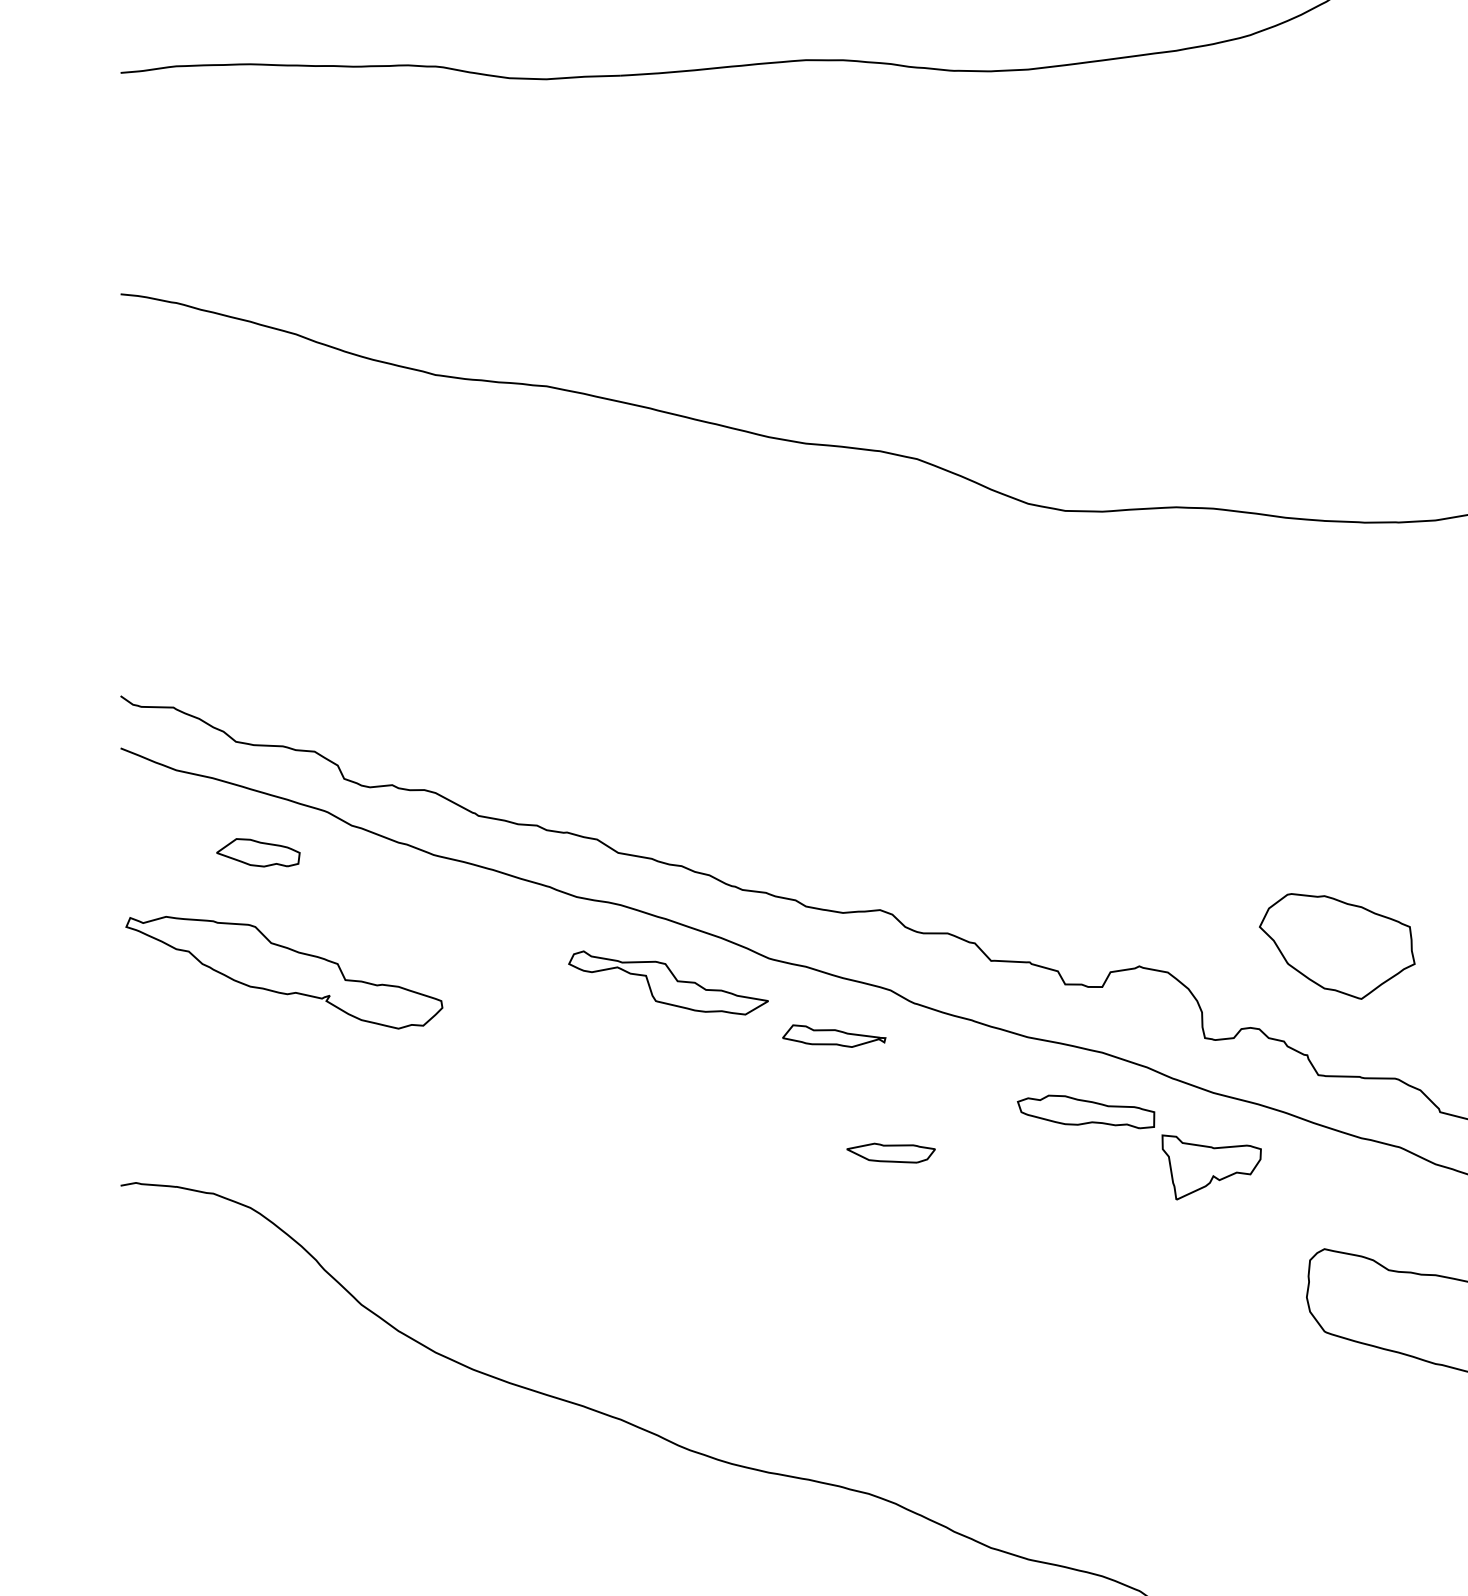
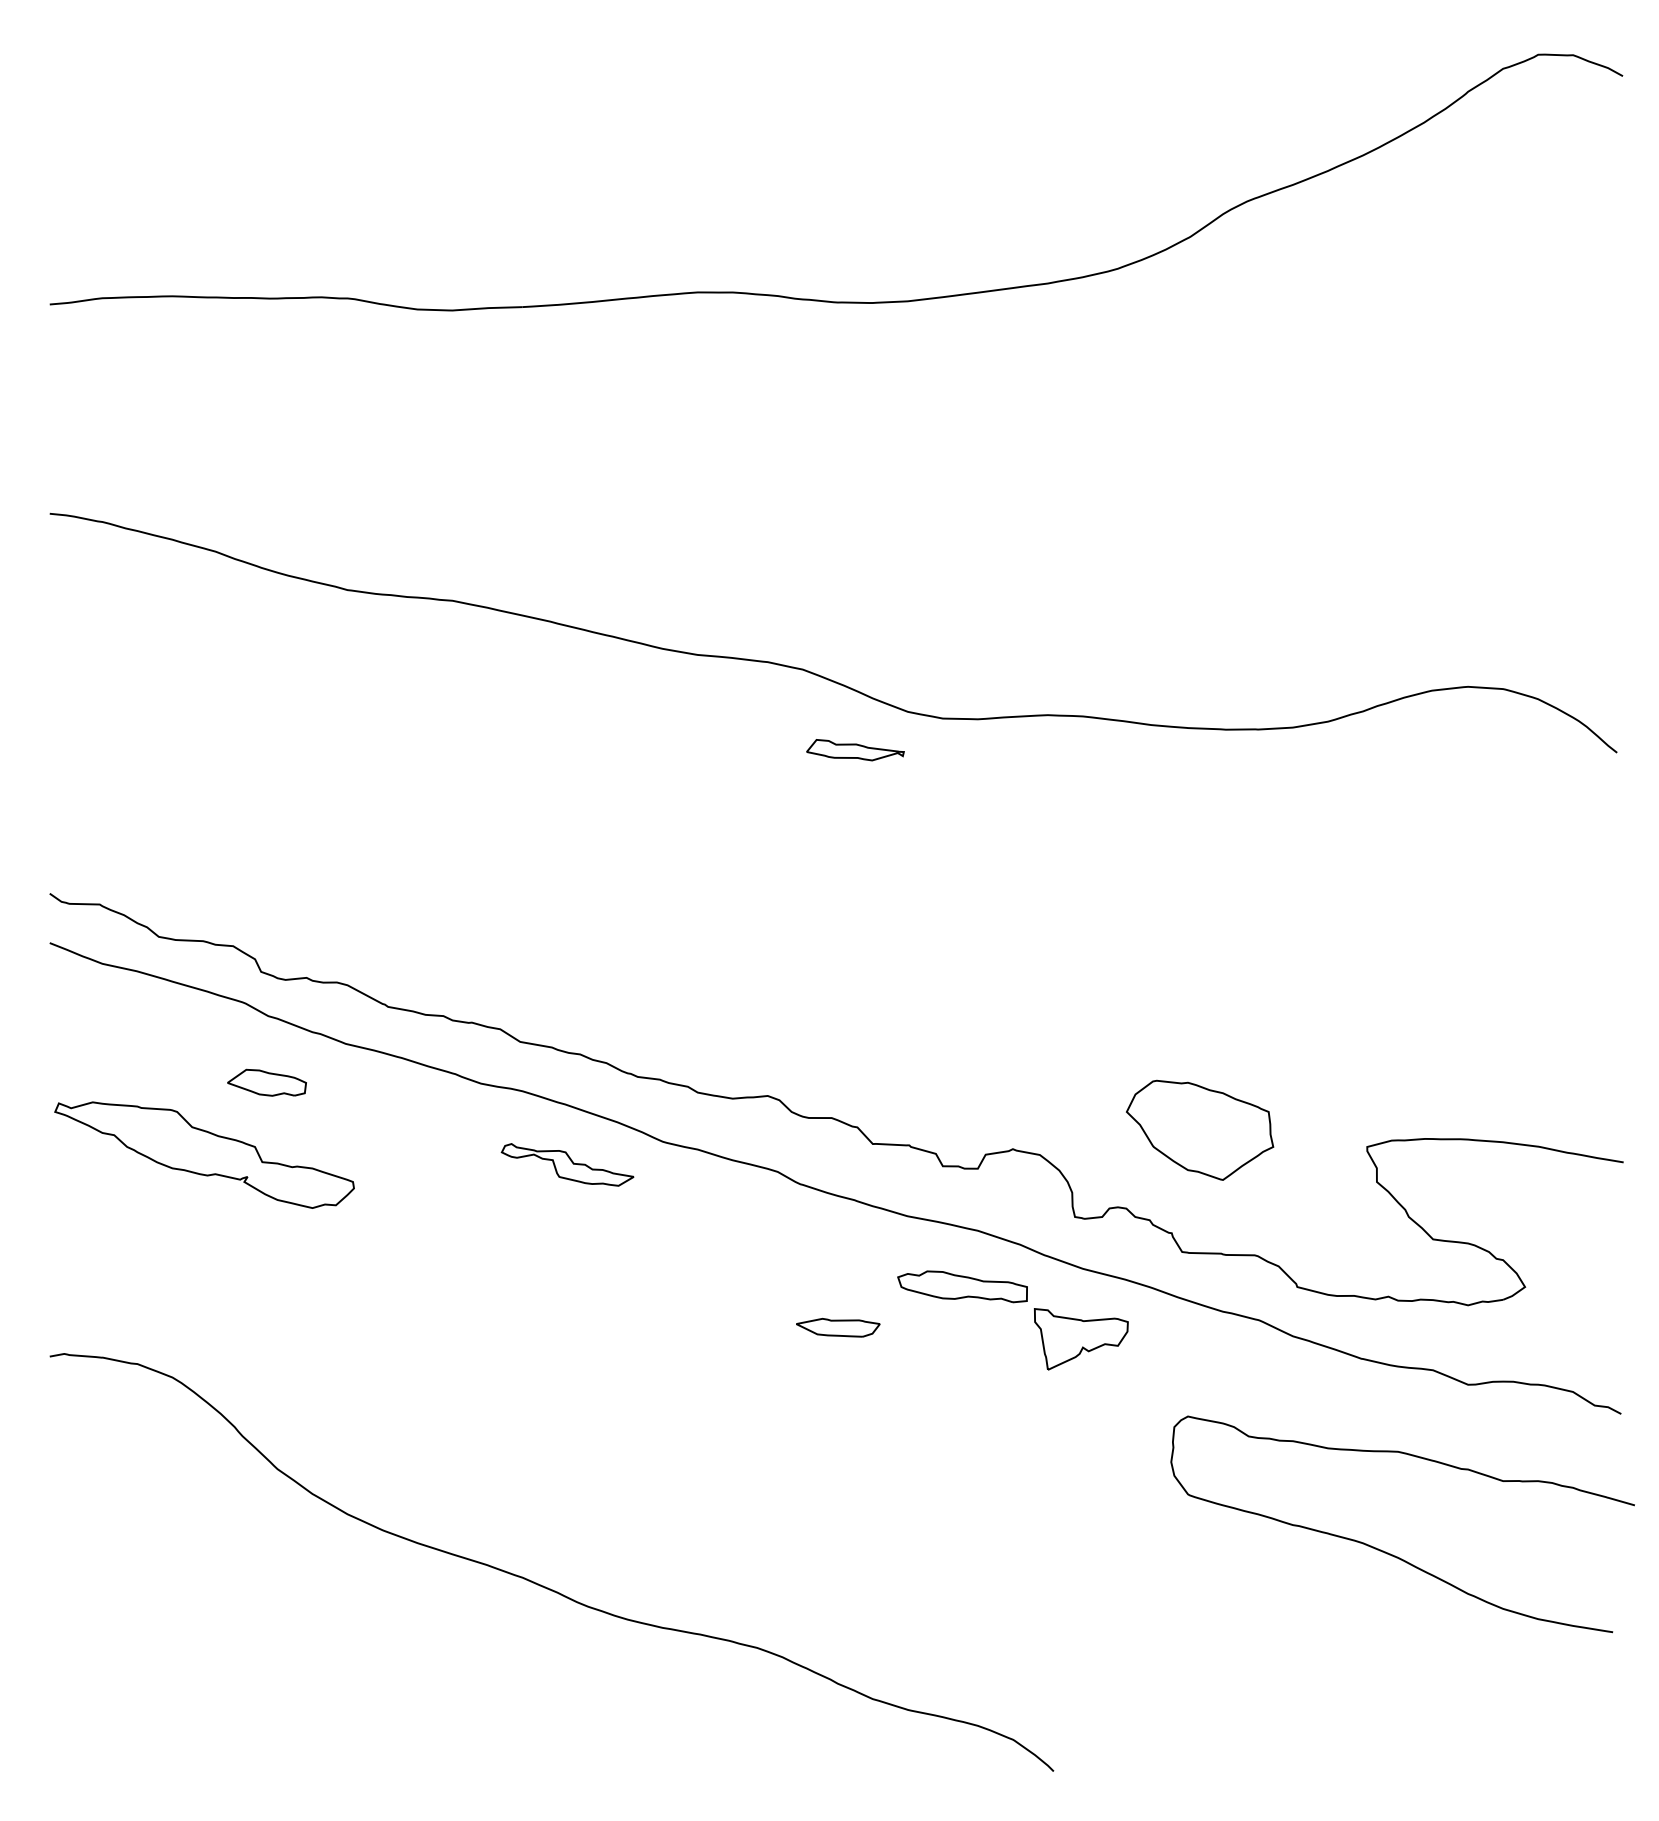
part: (257, 852) -> (266, 1082), moved
part: (668, 982) -> (567, 1164), size x0.7
part: (834, 1036) -> (855, 750), moved
part: (891, 1152) -> (838, 1327), moved

